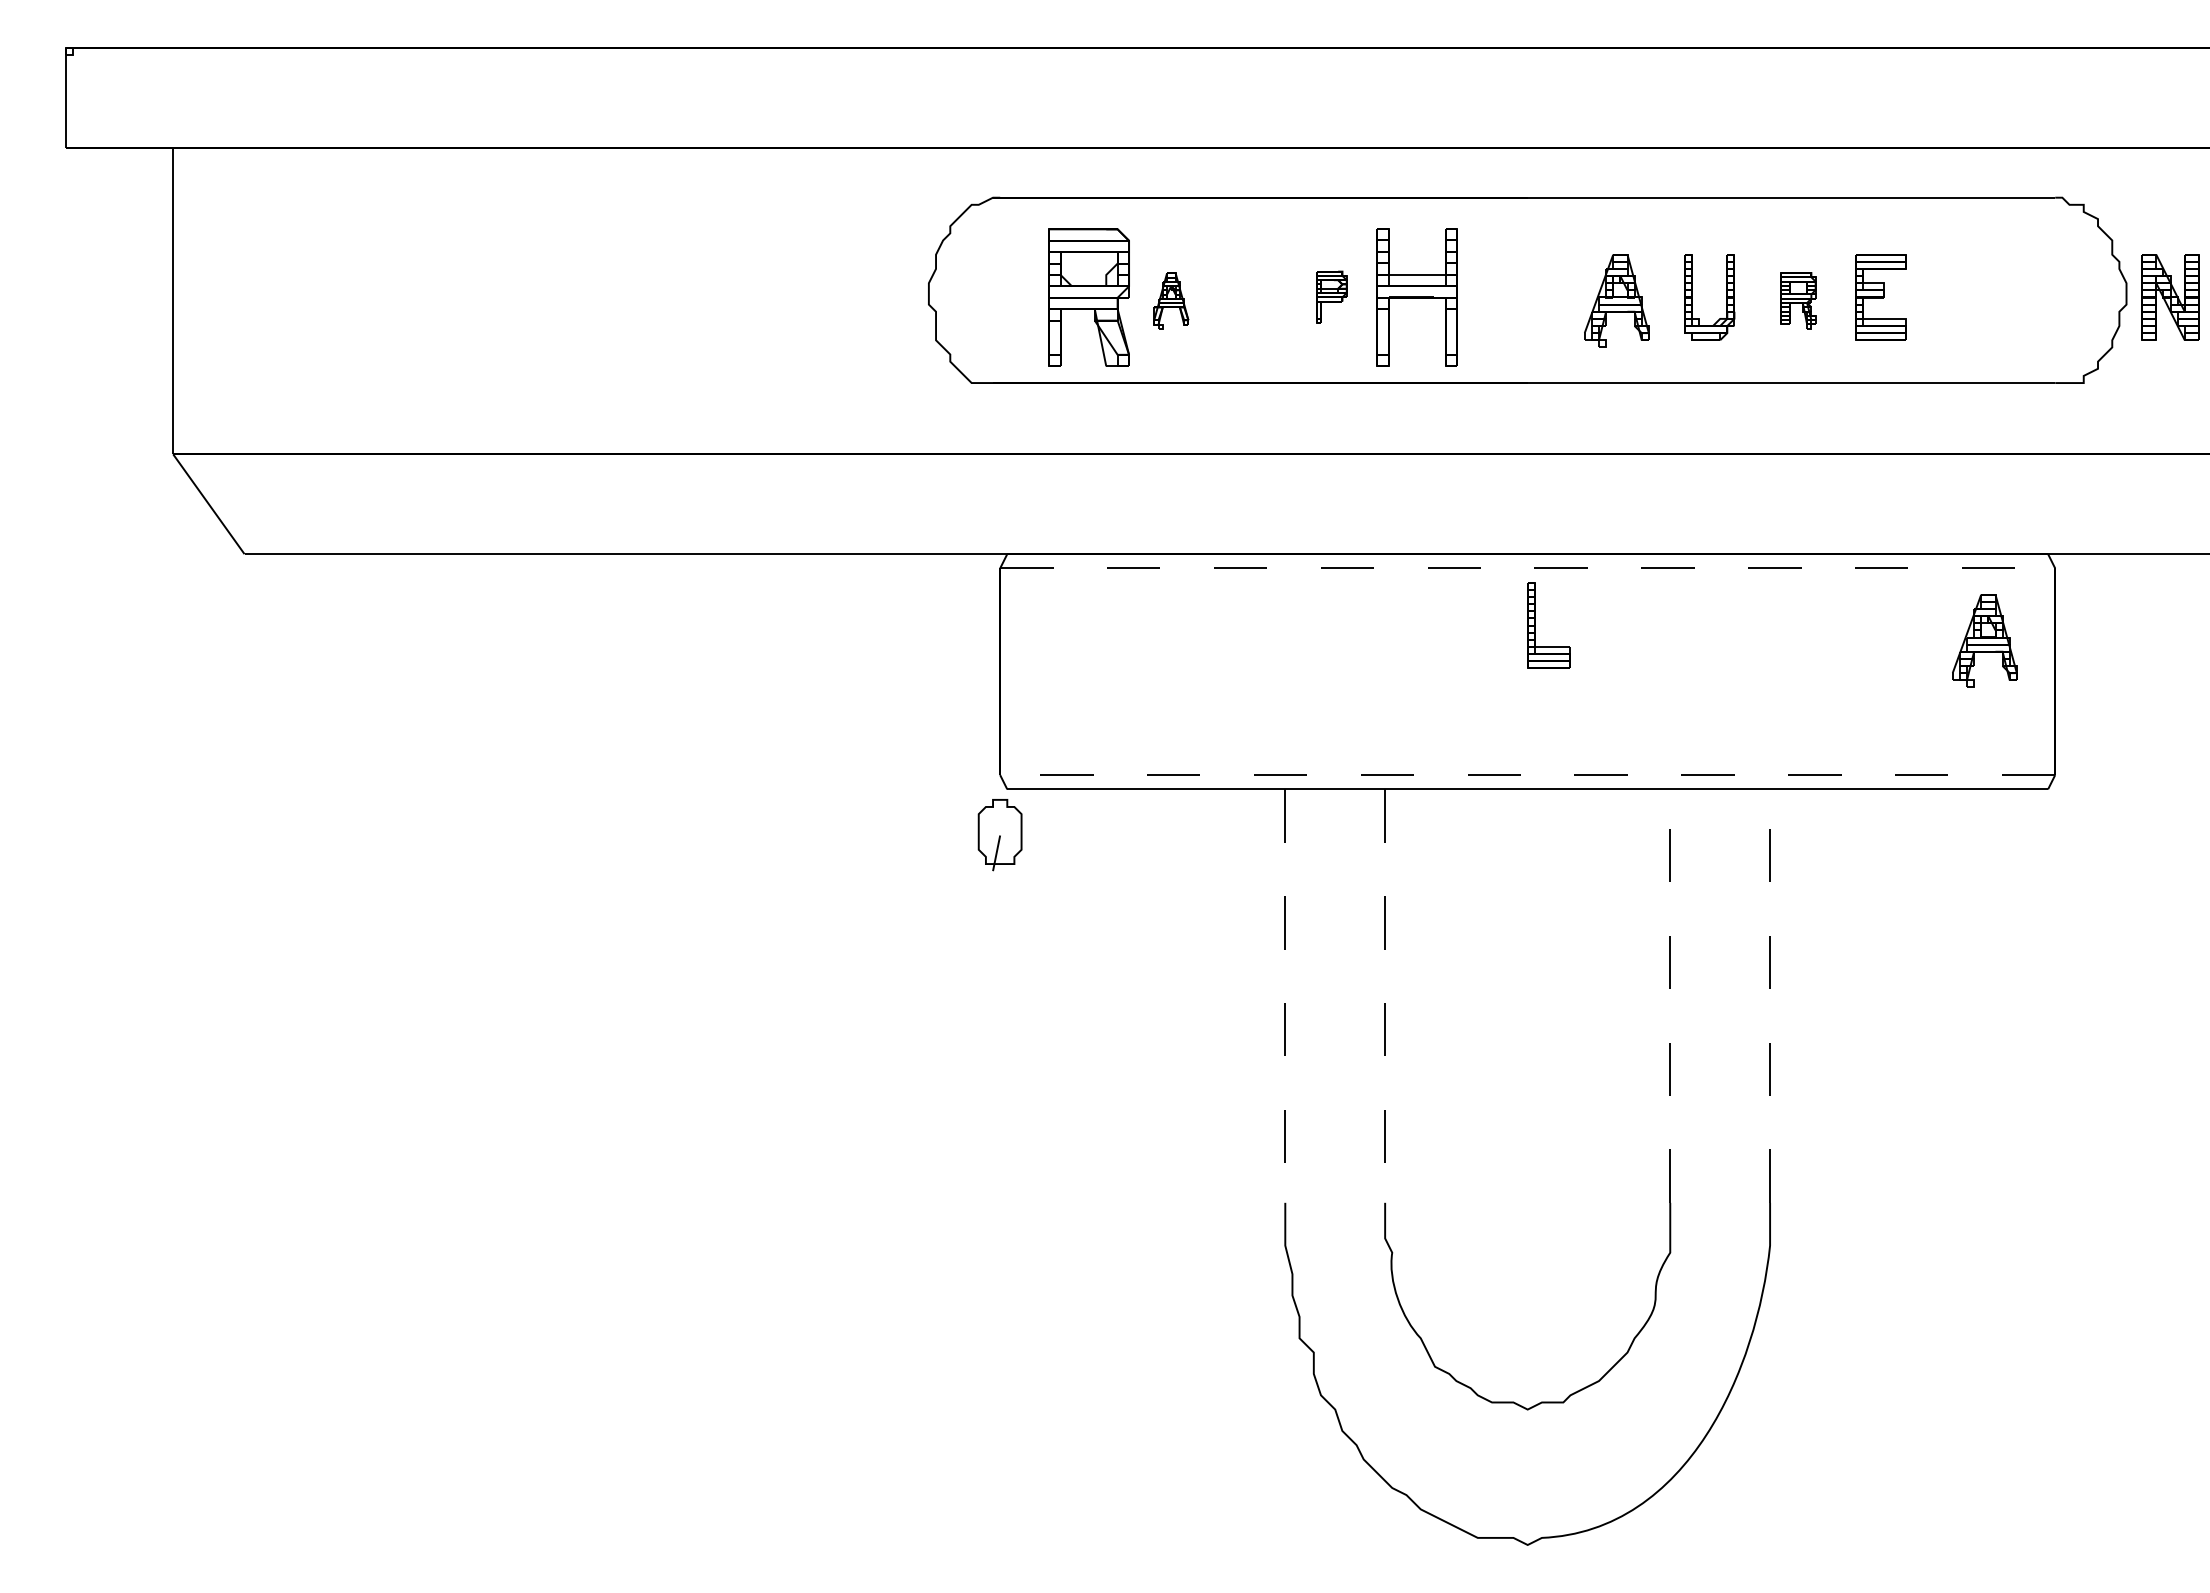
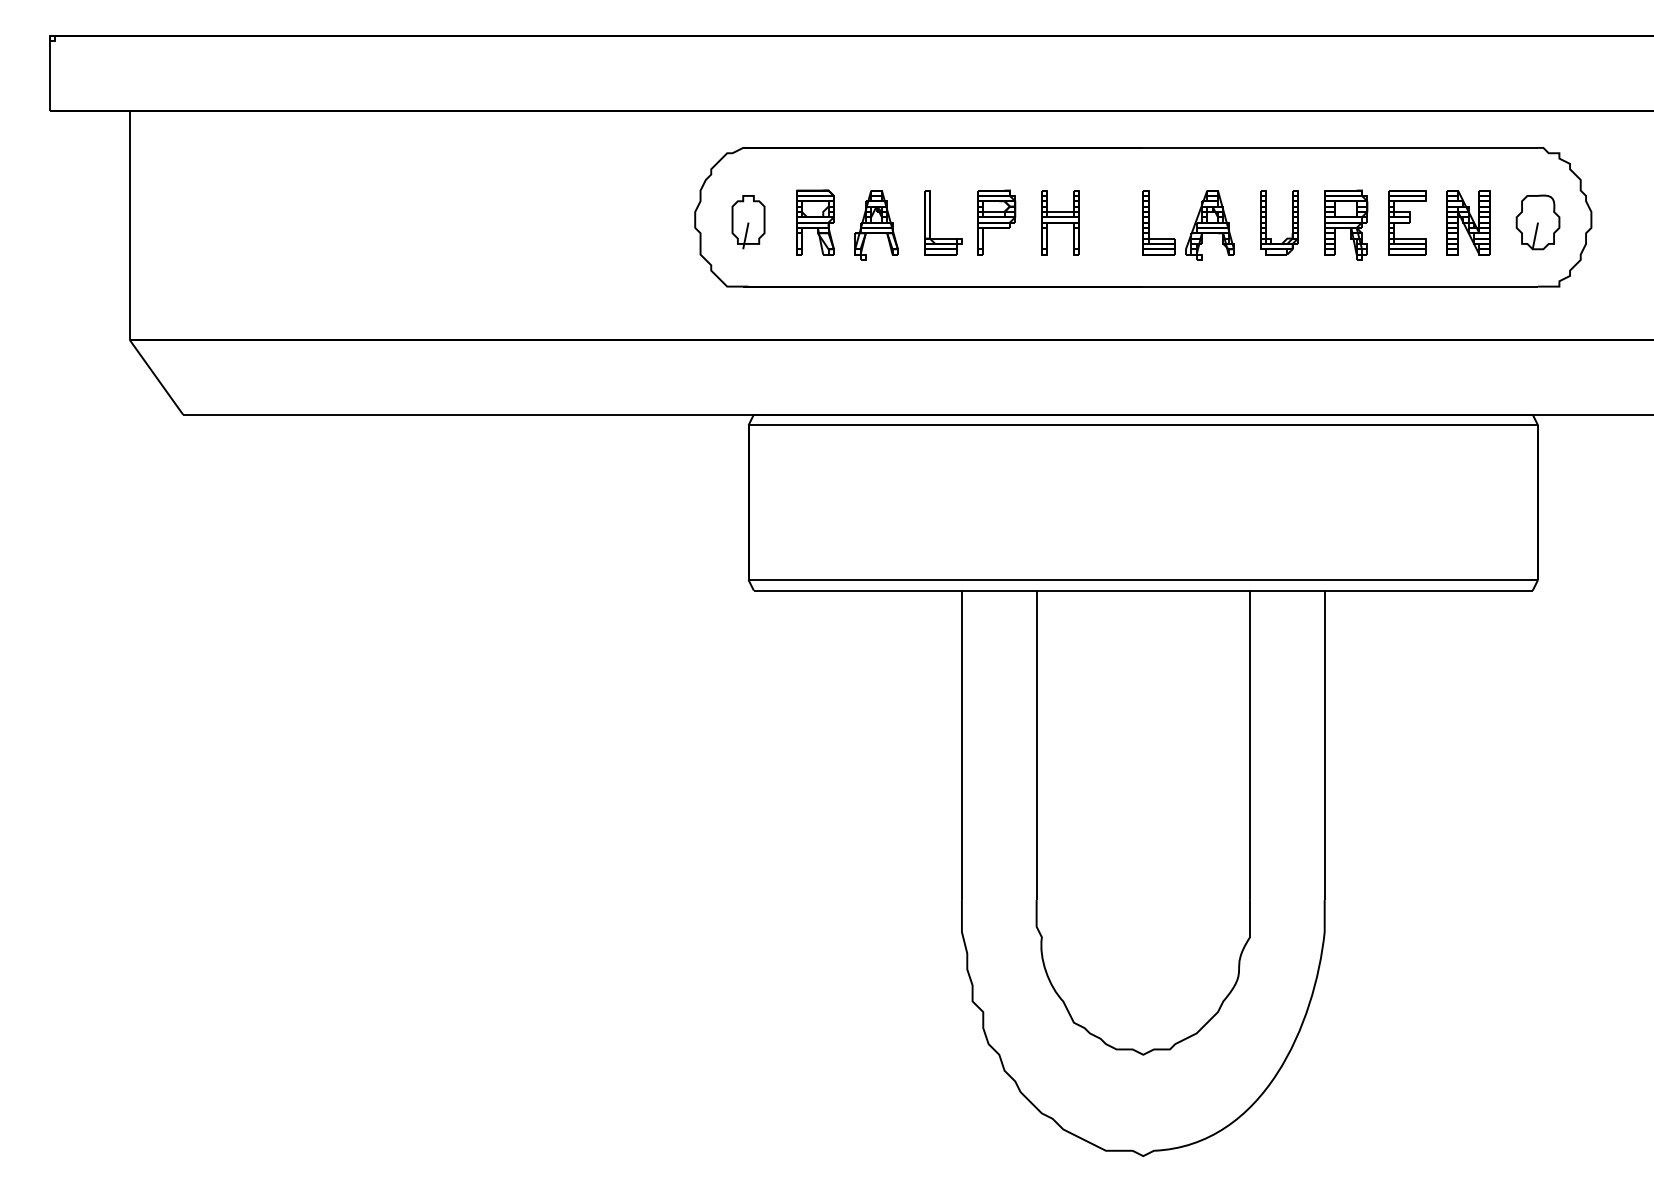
part: (1089, 296) -> (815, 221), size x0.62
part: (1331, 296) -> (996, 221), size x1.67
part: (2054, 296) -> (1537, 221), added
part: (1243, 297) -> (930, 222), added
part: (1416, 297) -> (1060, 222), size x0.62
part: (2170, 297) -> (1468, 222), moved
part: (1171, 300) -> (876, 224), size x1.67
part: (1798, 300) -> (1345, 224), size x1.67
line: (1527, 568) -> (1143, 425), dashed -> solid
part: (1535, 625) -> (1149, 222), moved
part: (1984, 640) -> (1485, 479), removed
line: (1527, 775) -> (1143, 580), dashed -> solid
part: (999, 835) -> (748, 222), moved
line: (1285, 996) -> (962, 745), dashed -> solid
line: (1385, 996) -> (1036, 745), dashed -> solid
line: (1670, 996) -> (1250, 745), dashed -> solid
line: (1770, 996) -> (1324, 745), dashed -> solid

